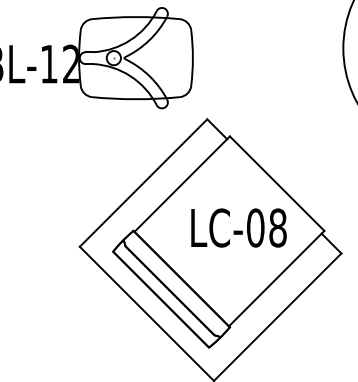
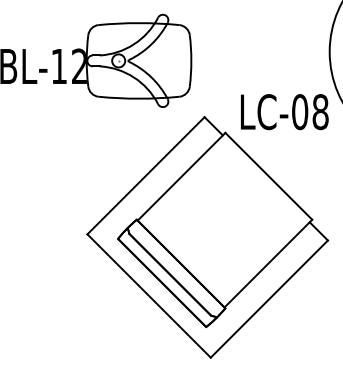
text: (238, 228) -> (284, 112), moved

